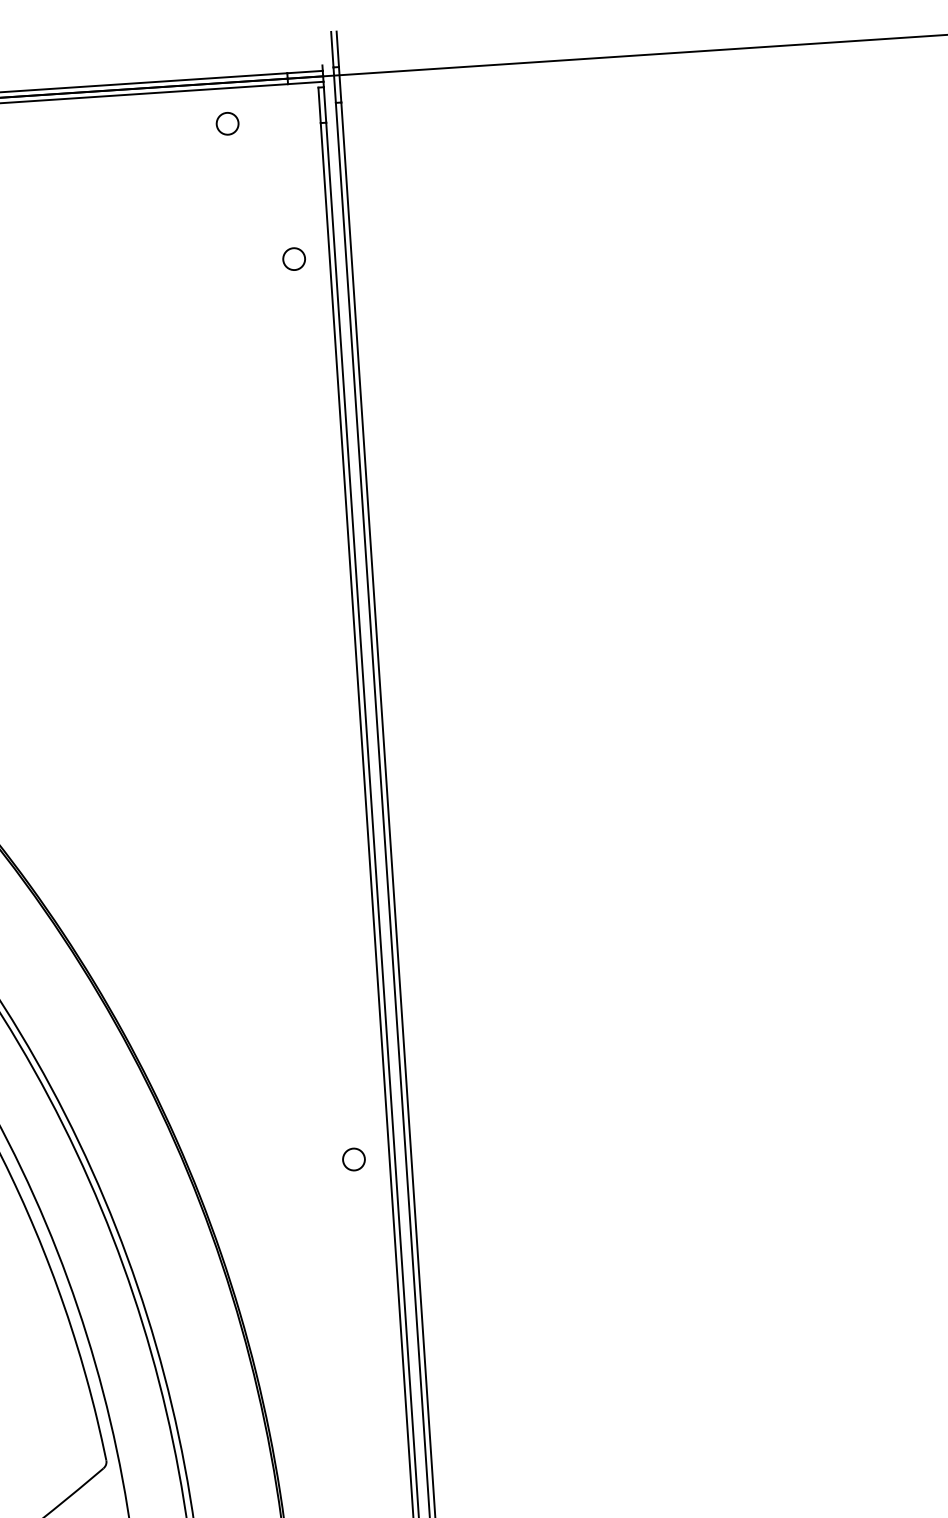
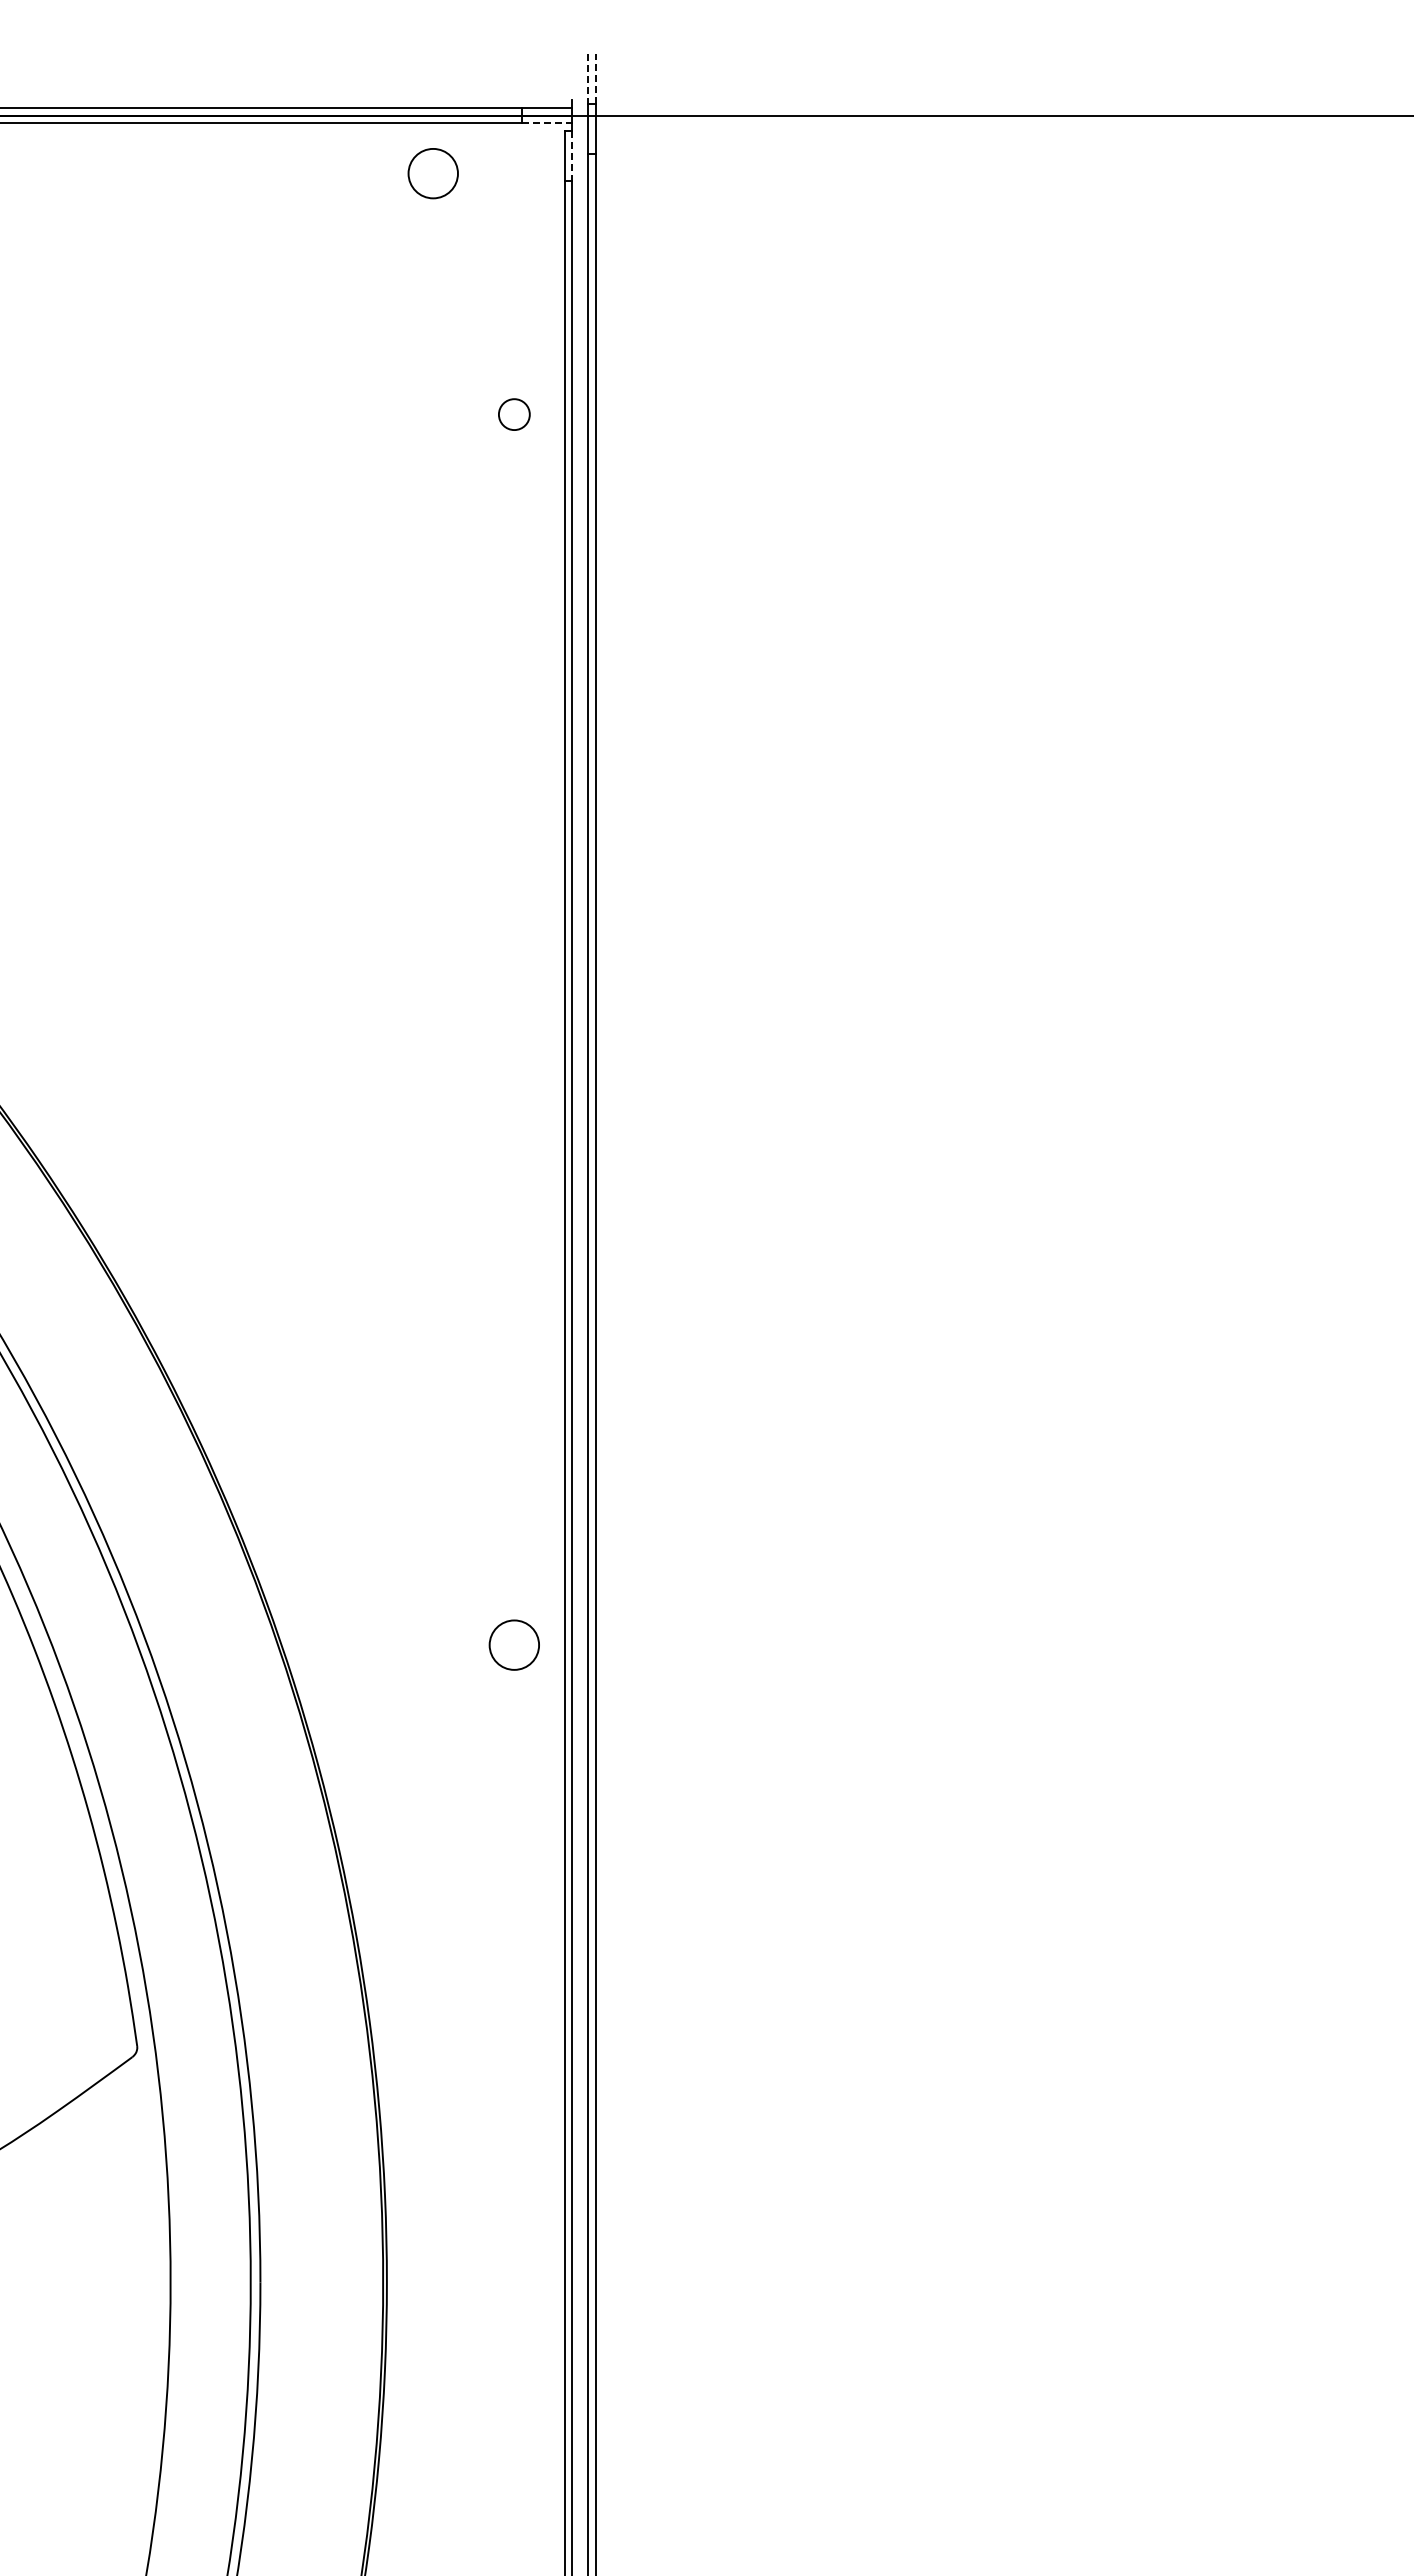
line: (337, 48) -> (595, 78), solid -> dashed
line: (332, 50) -> (587, 79), solid -> dashed
line: (305, 83) -> (547, 123), solid -> dashed
line: (325, 105) -> (572, 156), solid -> dashed
circle: (227, 123) -> (432, 173), size x1.6
circle: (294, 259) -> (514, 414), moved
circle: (353, 1159) -> (513, 1644), size x1.6

